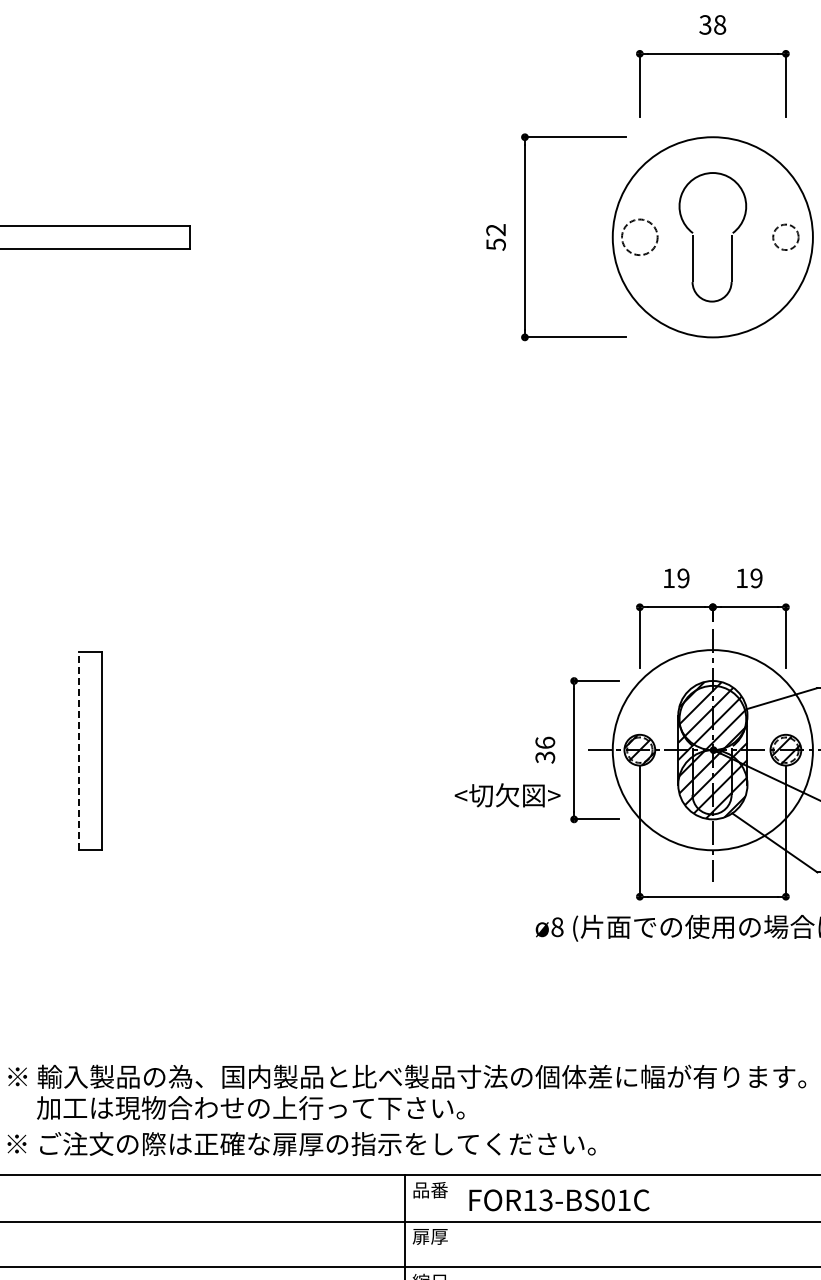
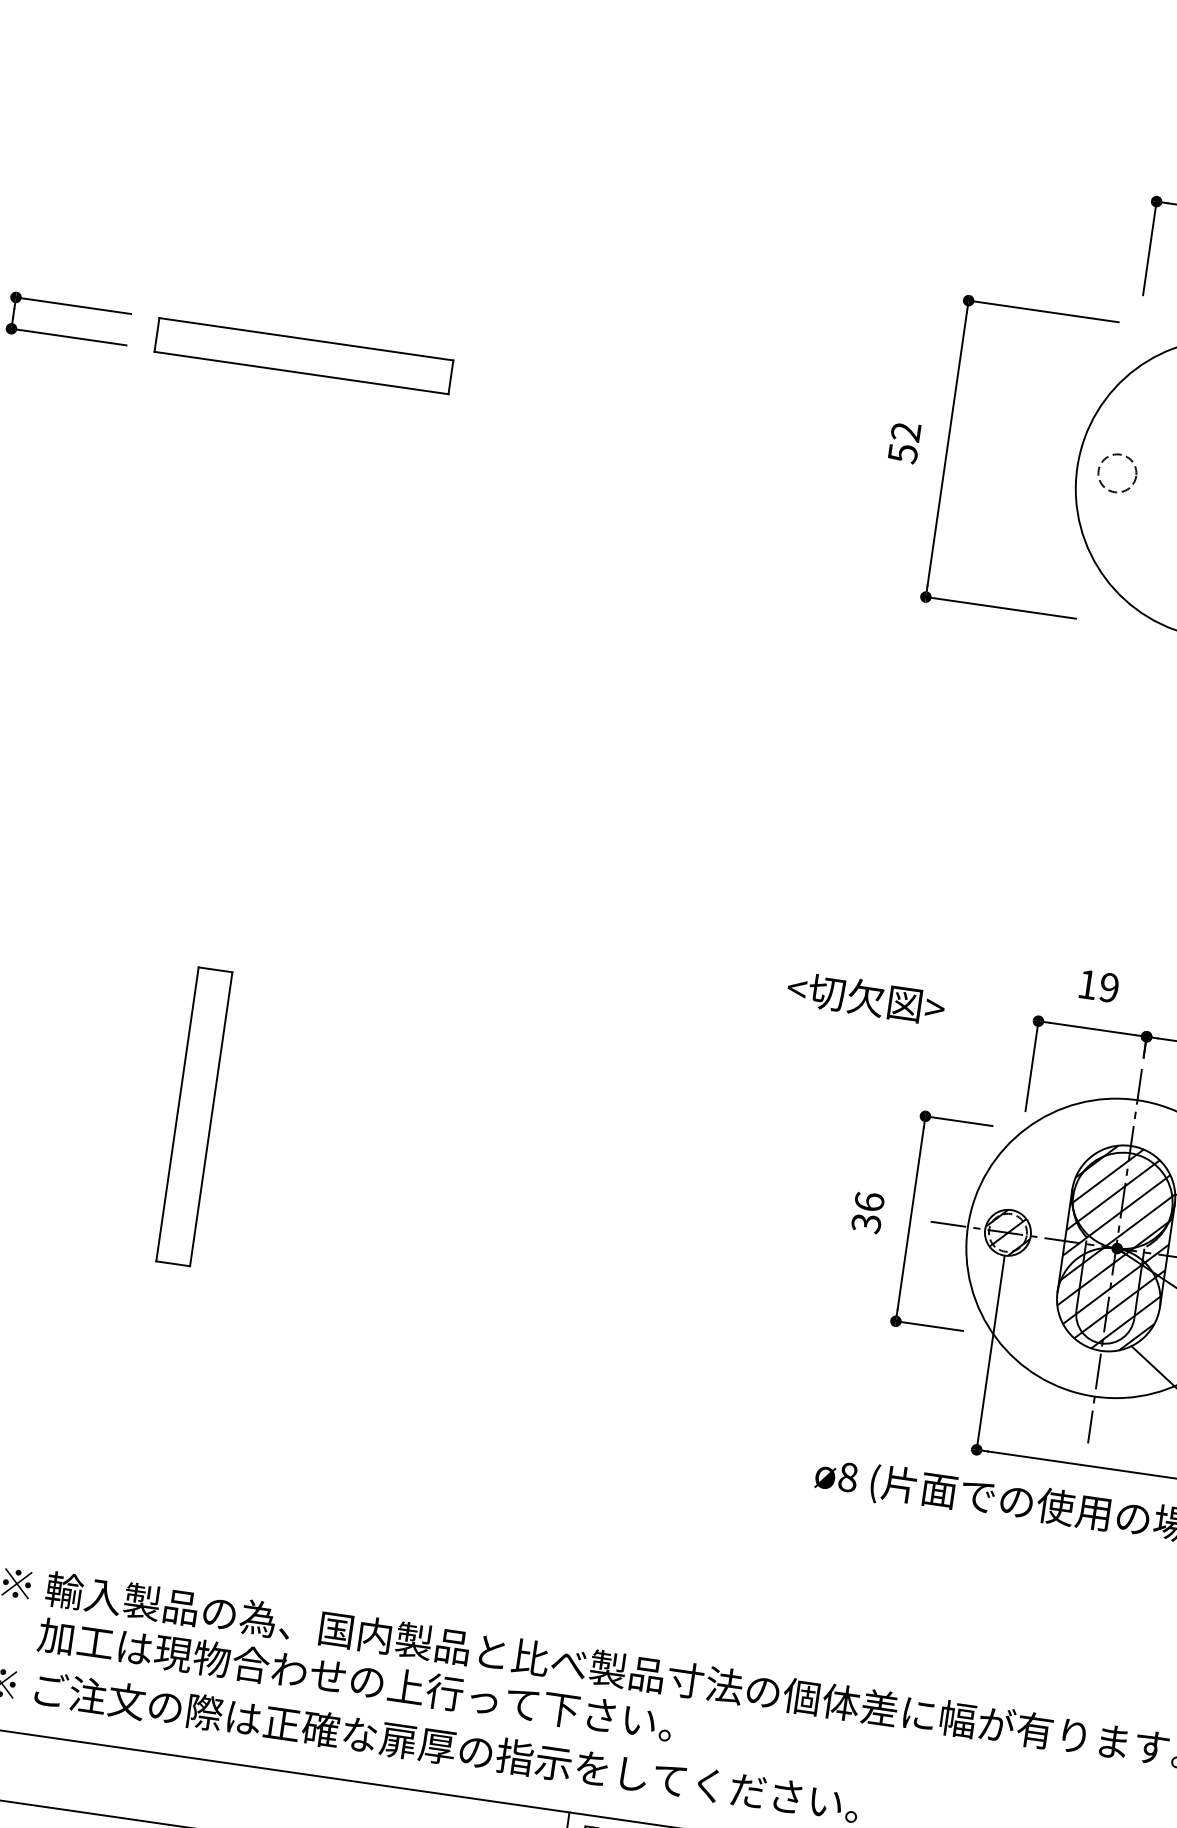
circle: (639, 237) -> (1116, 473), size x0.71
line: (79, 750) -> (178, 1113), dashed -> solid
text: (507, 795) -> (865, 998), moved

